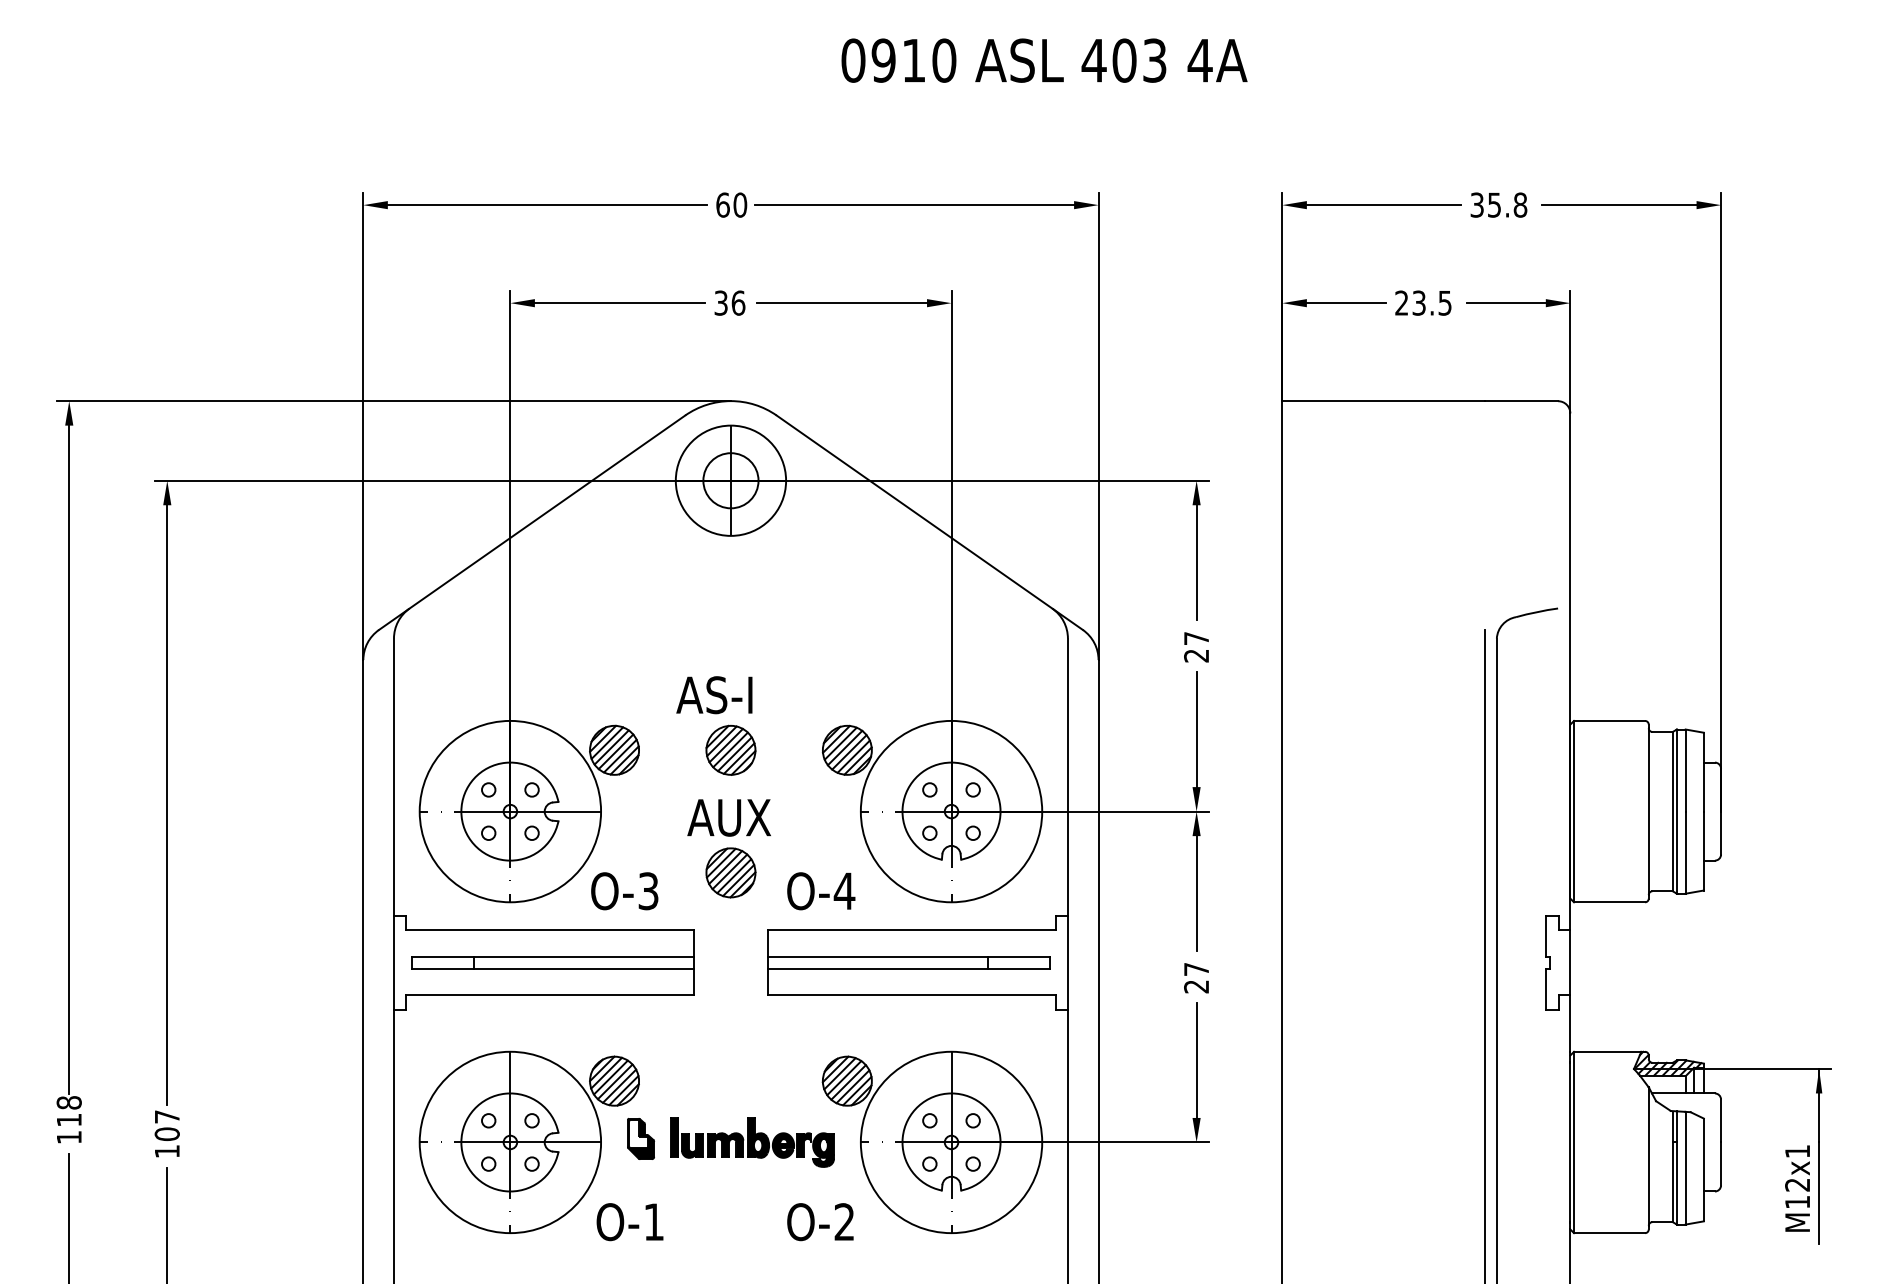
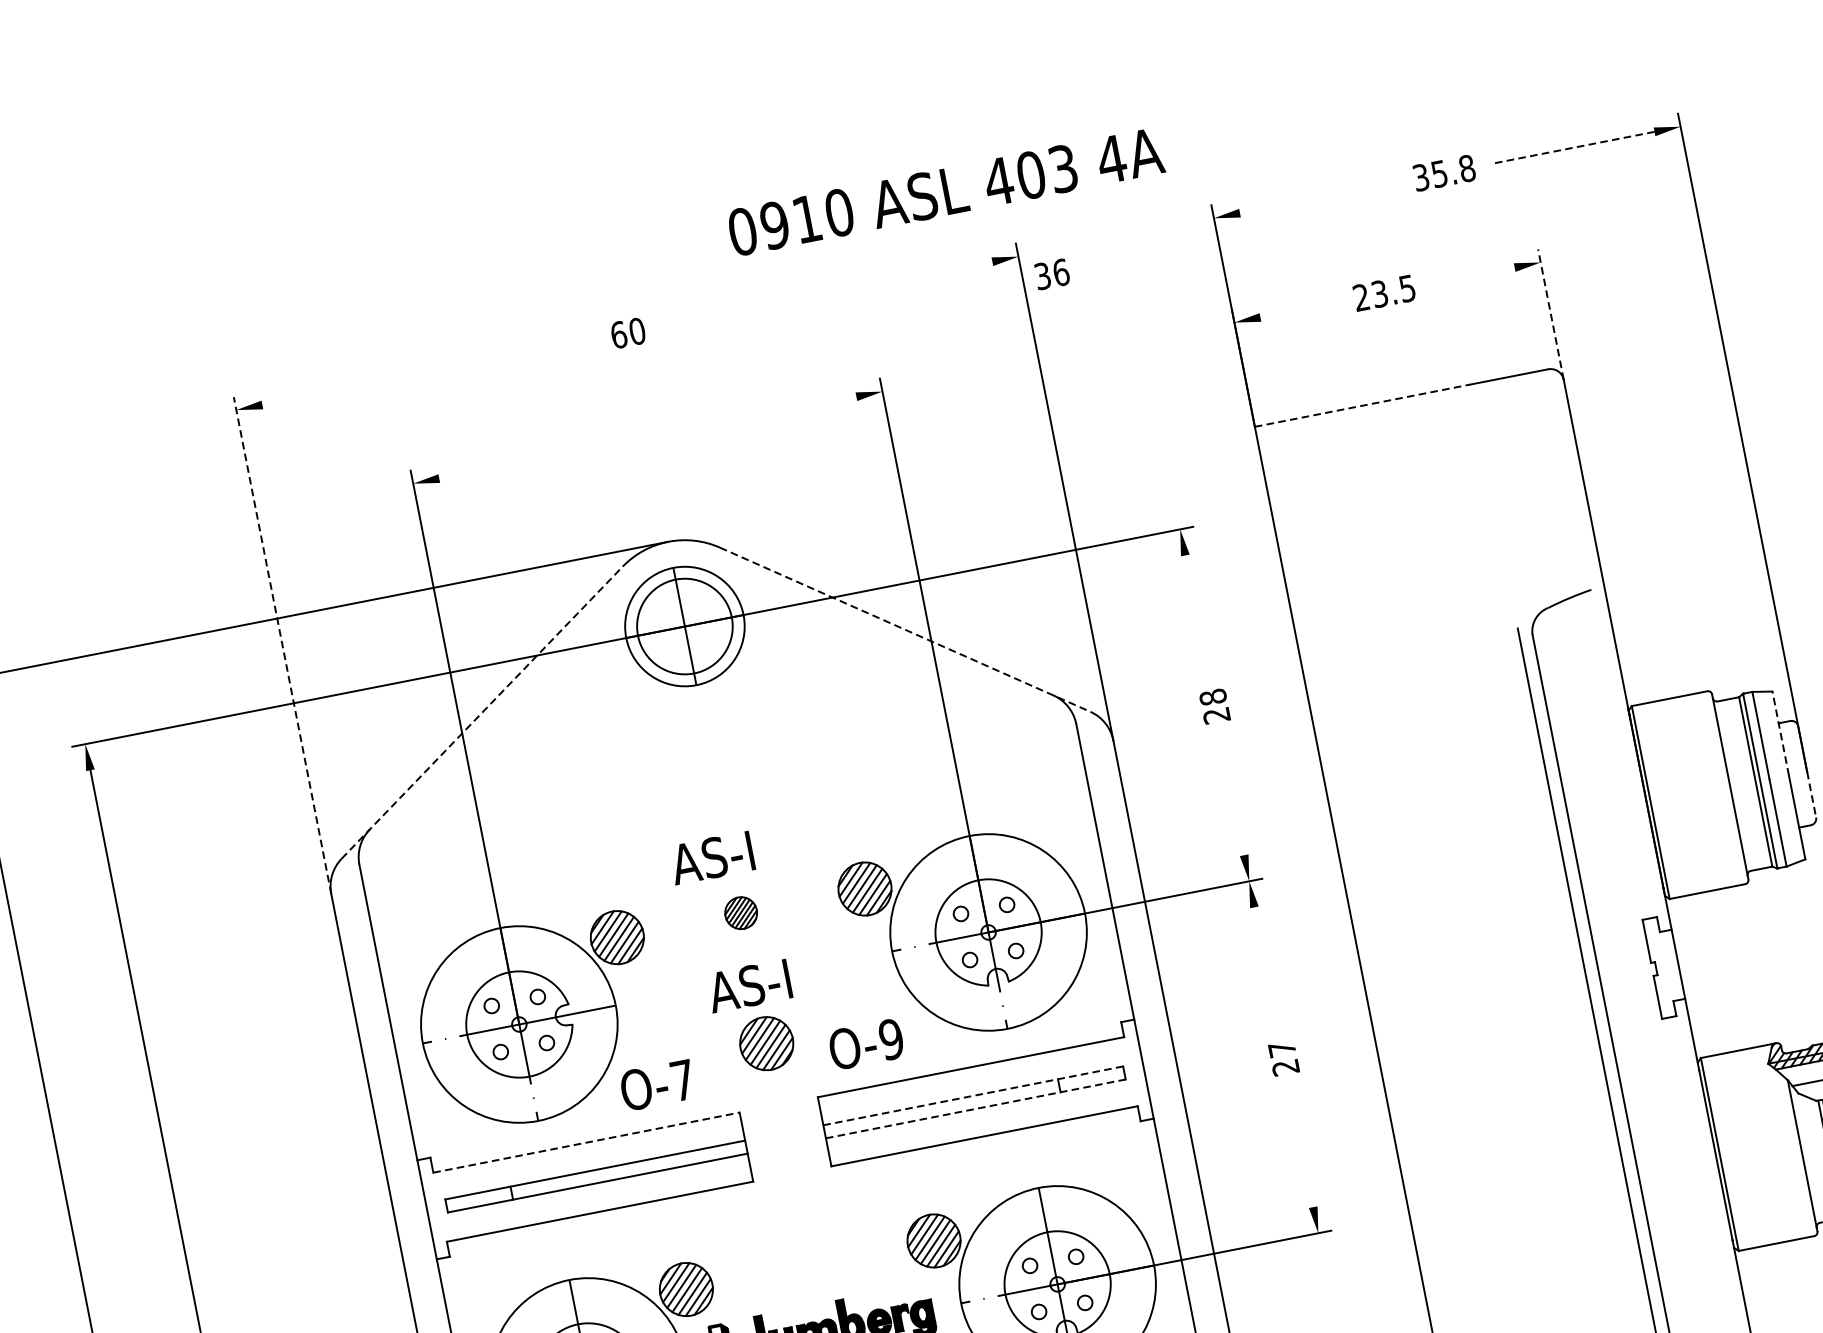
text: (1044, 60) -> (945, 191), moved
line: (546, 205) -> (431, 372), removed
line: (914, 205) -> (822, 295), removed
line: (1383, 205) -> (1321, 197), removed
line: (1619, 205) -> (1572, 148), solid -> dashed
text: (729, 302) -> (1051, 273), moved
line: (619, 303) -> (529, 461), removed
line: (842, 303) -> (766, 414), removed
line: (1345, 303) -> (1301, 309), removed
line: (1506, 303) -> (1472, 276), removed
line: (1570, 351) -> (1550, 313), solid -> dashed
line: (1383, 401) -> (1362, 406), solid -> dashed
line: (363, 426) -> (282, 645), solid -> dashed
circle: (730, 480) -> (684, 626), size x1.6
line: (532, 522) -> (482, 712), solid -> dashed
line: (929, 522) -> (904, 629), solid -> dashed
line: (1196, 562) -> (1197, 616), removed
text: (1196, 638) -> (1213, 697), 27 -> 28
line: (1196, 729) -> (1232, 793), removed
part: (730, 749) -> (740, 912), size x0.6
line: (1703, 771) -> (1780, 732), solid -> dashed
text: (743, 817) -> (768, 982), AUX -> AS-I
line: (1721, 833) -> (1812, 795), solid -> dashed
text: (648, 891) -> (682, 1080), O-3 -> O-7
text: (844, 891) -> (891, 1039), O-4 -> O-9
line: (1196, 893) -> (1266, 968), removed
line: (550, 930) -> (586, 1142), solid -> dashed
line: (908, 956) -> (973, 1095), solid -> dashed
line: (908, 969) -> (975, 1109), solid -> dashed
line: (1196, 1060) -> (1301, 1146), removed

